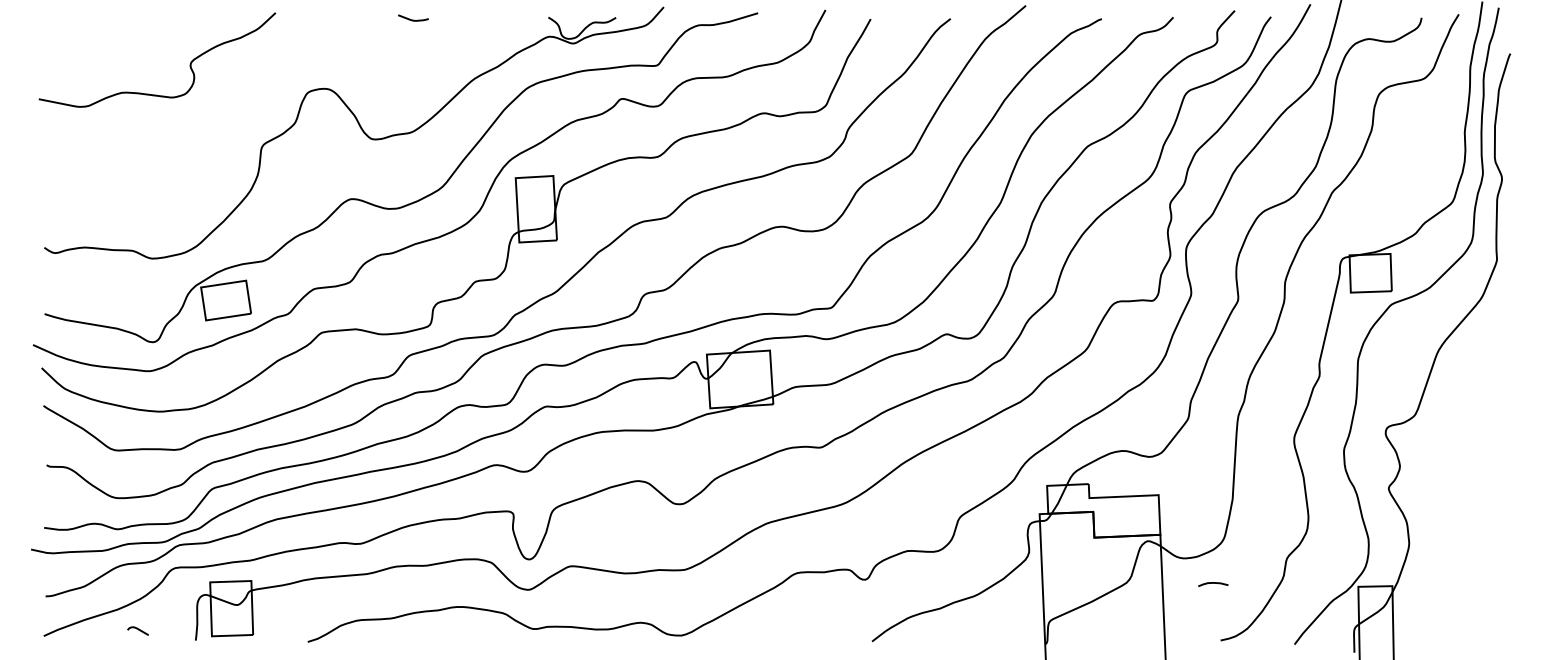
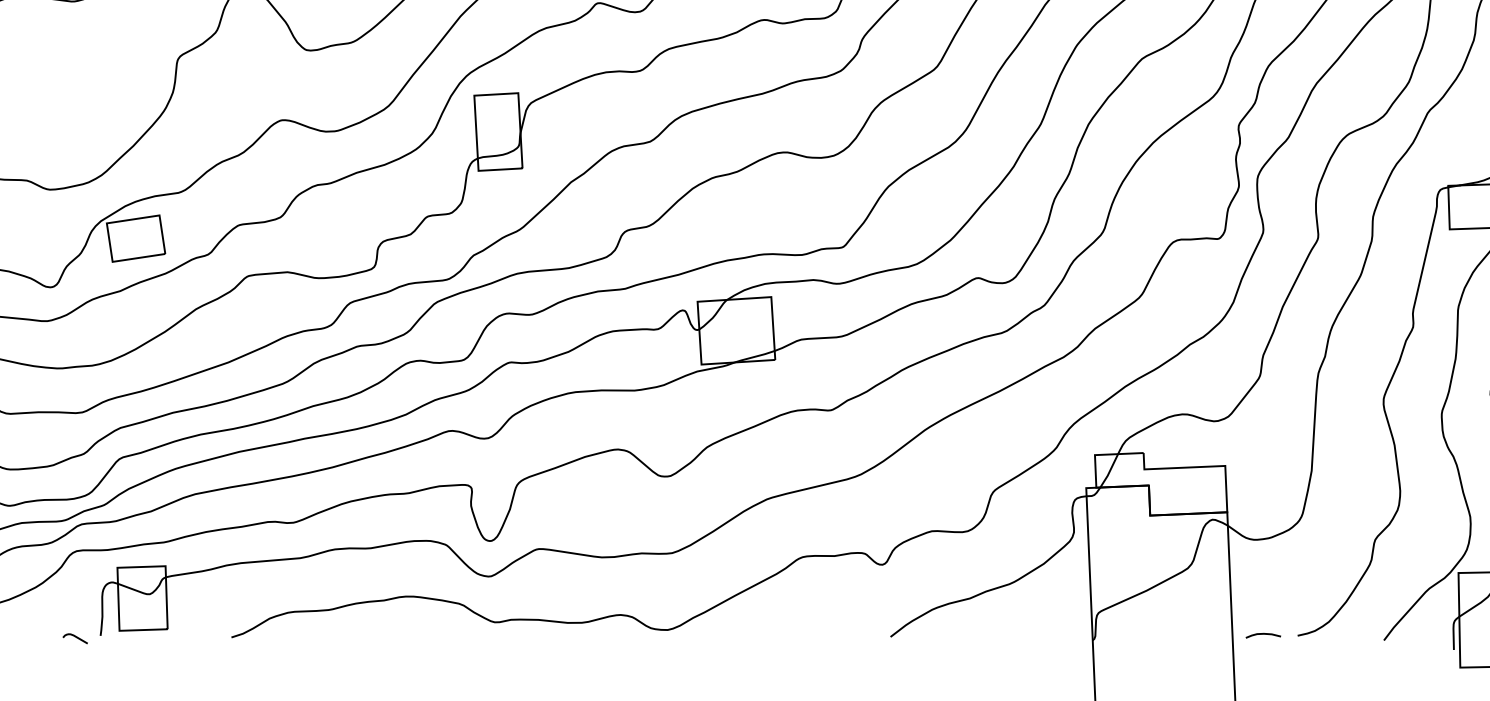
curve: (1213, 583) -> (1263, 634), moved
curve: (137, 629) -> (74, 636), moved

